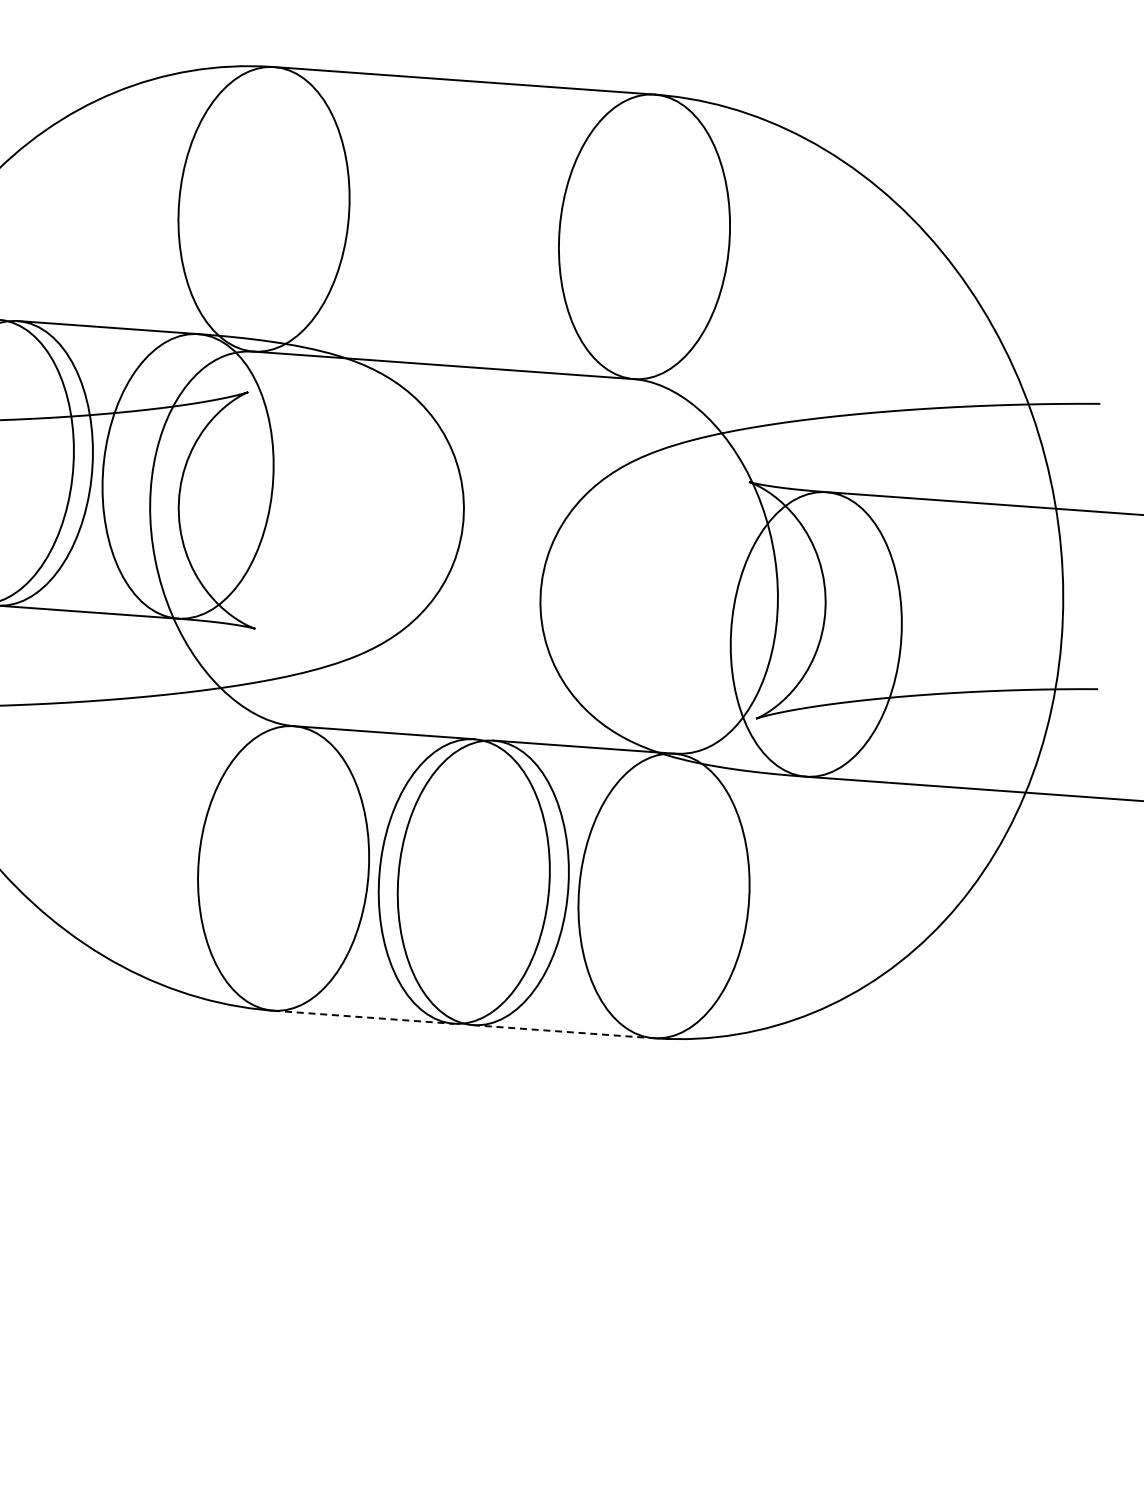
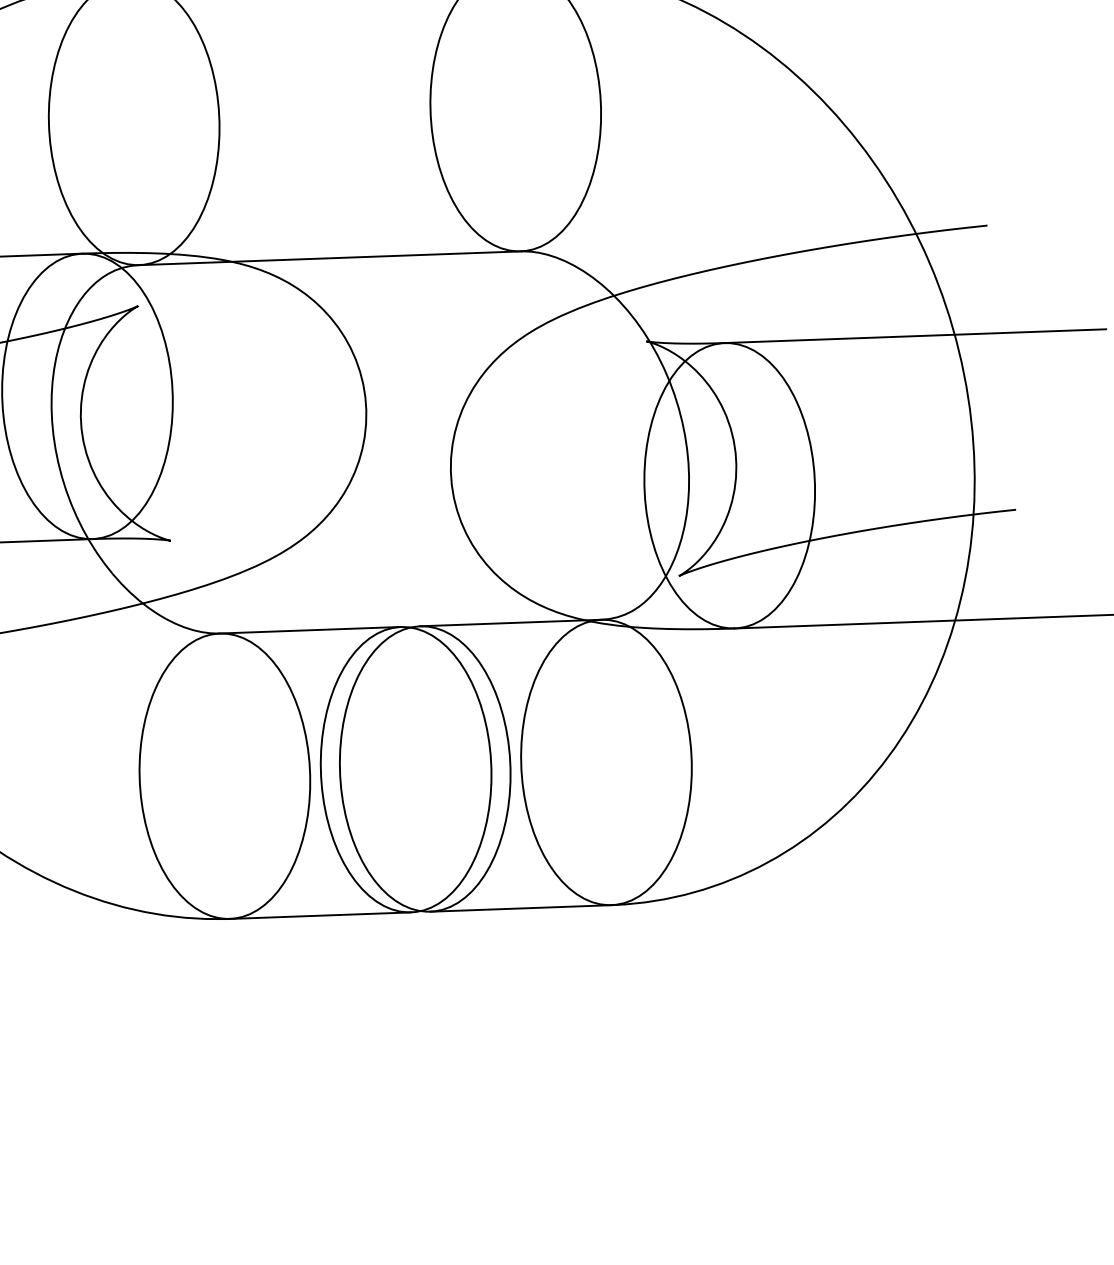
line: (363, 1017) -> (320, 915), dashed -> solid
line: (563, 1031) -> (521, 908), dashed -> solid

